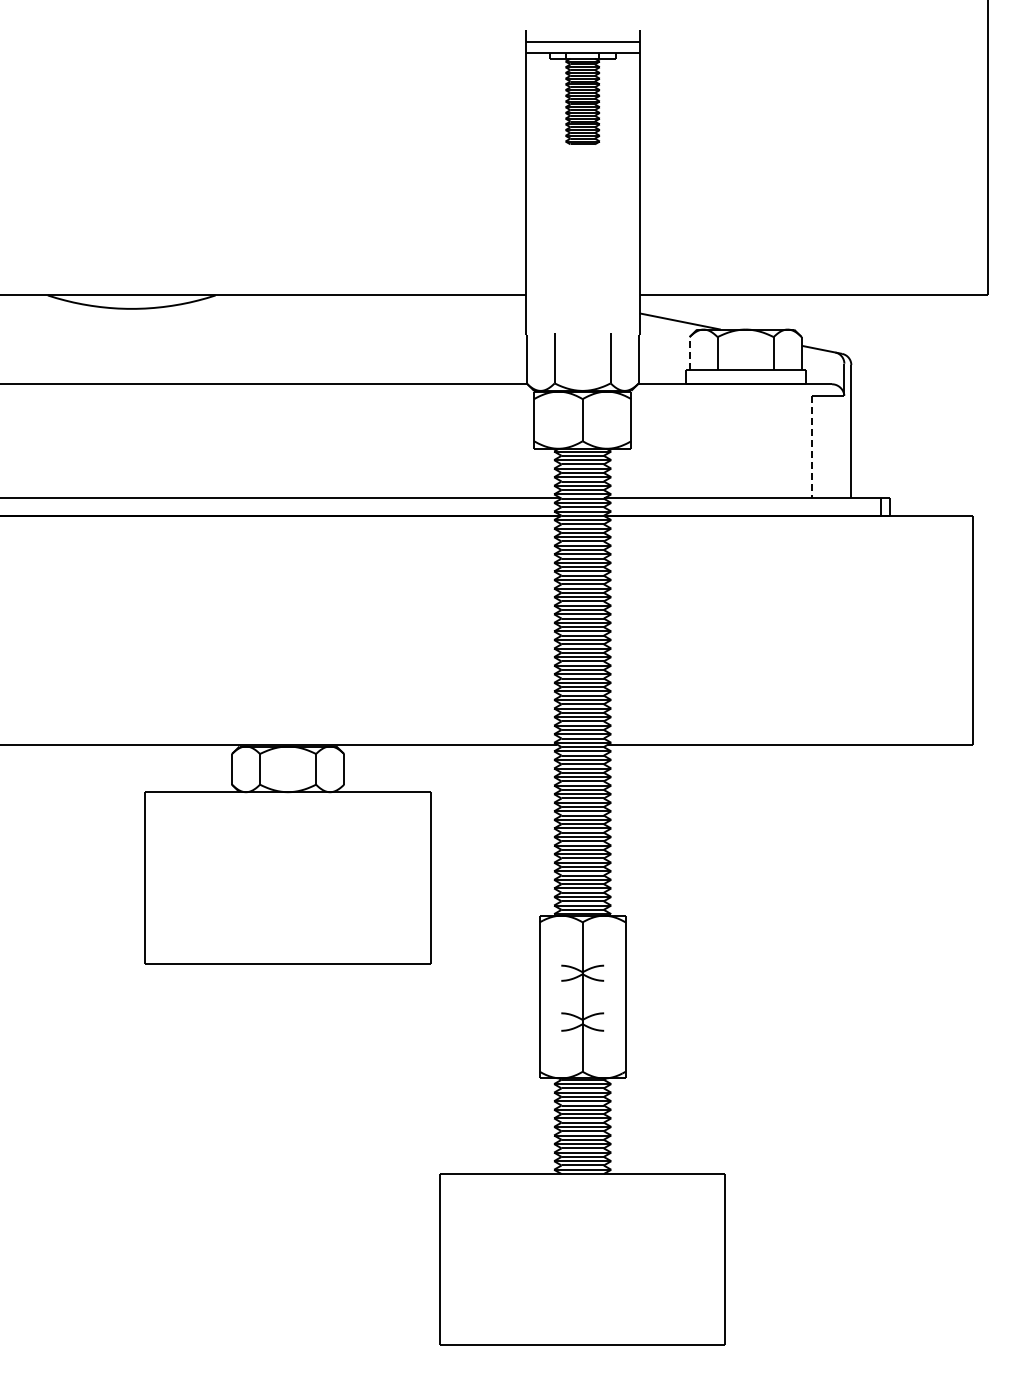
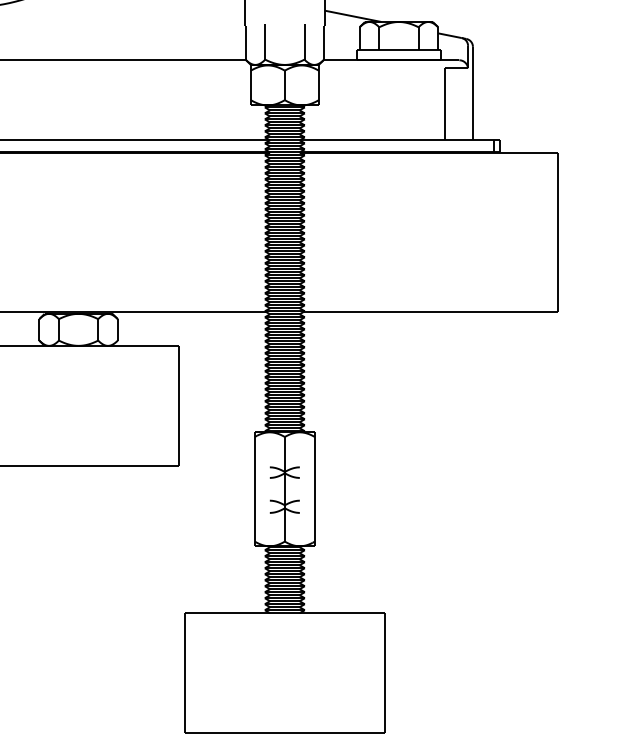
line: (689, 352) -> (359, 38), dashed -> solid
line: (811, 447) -> (445, 104), dashed -> solid

